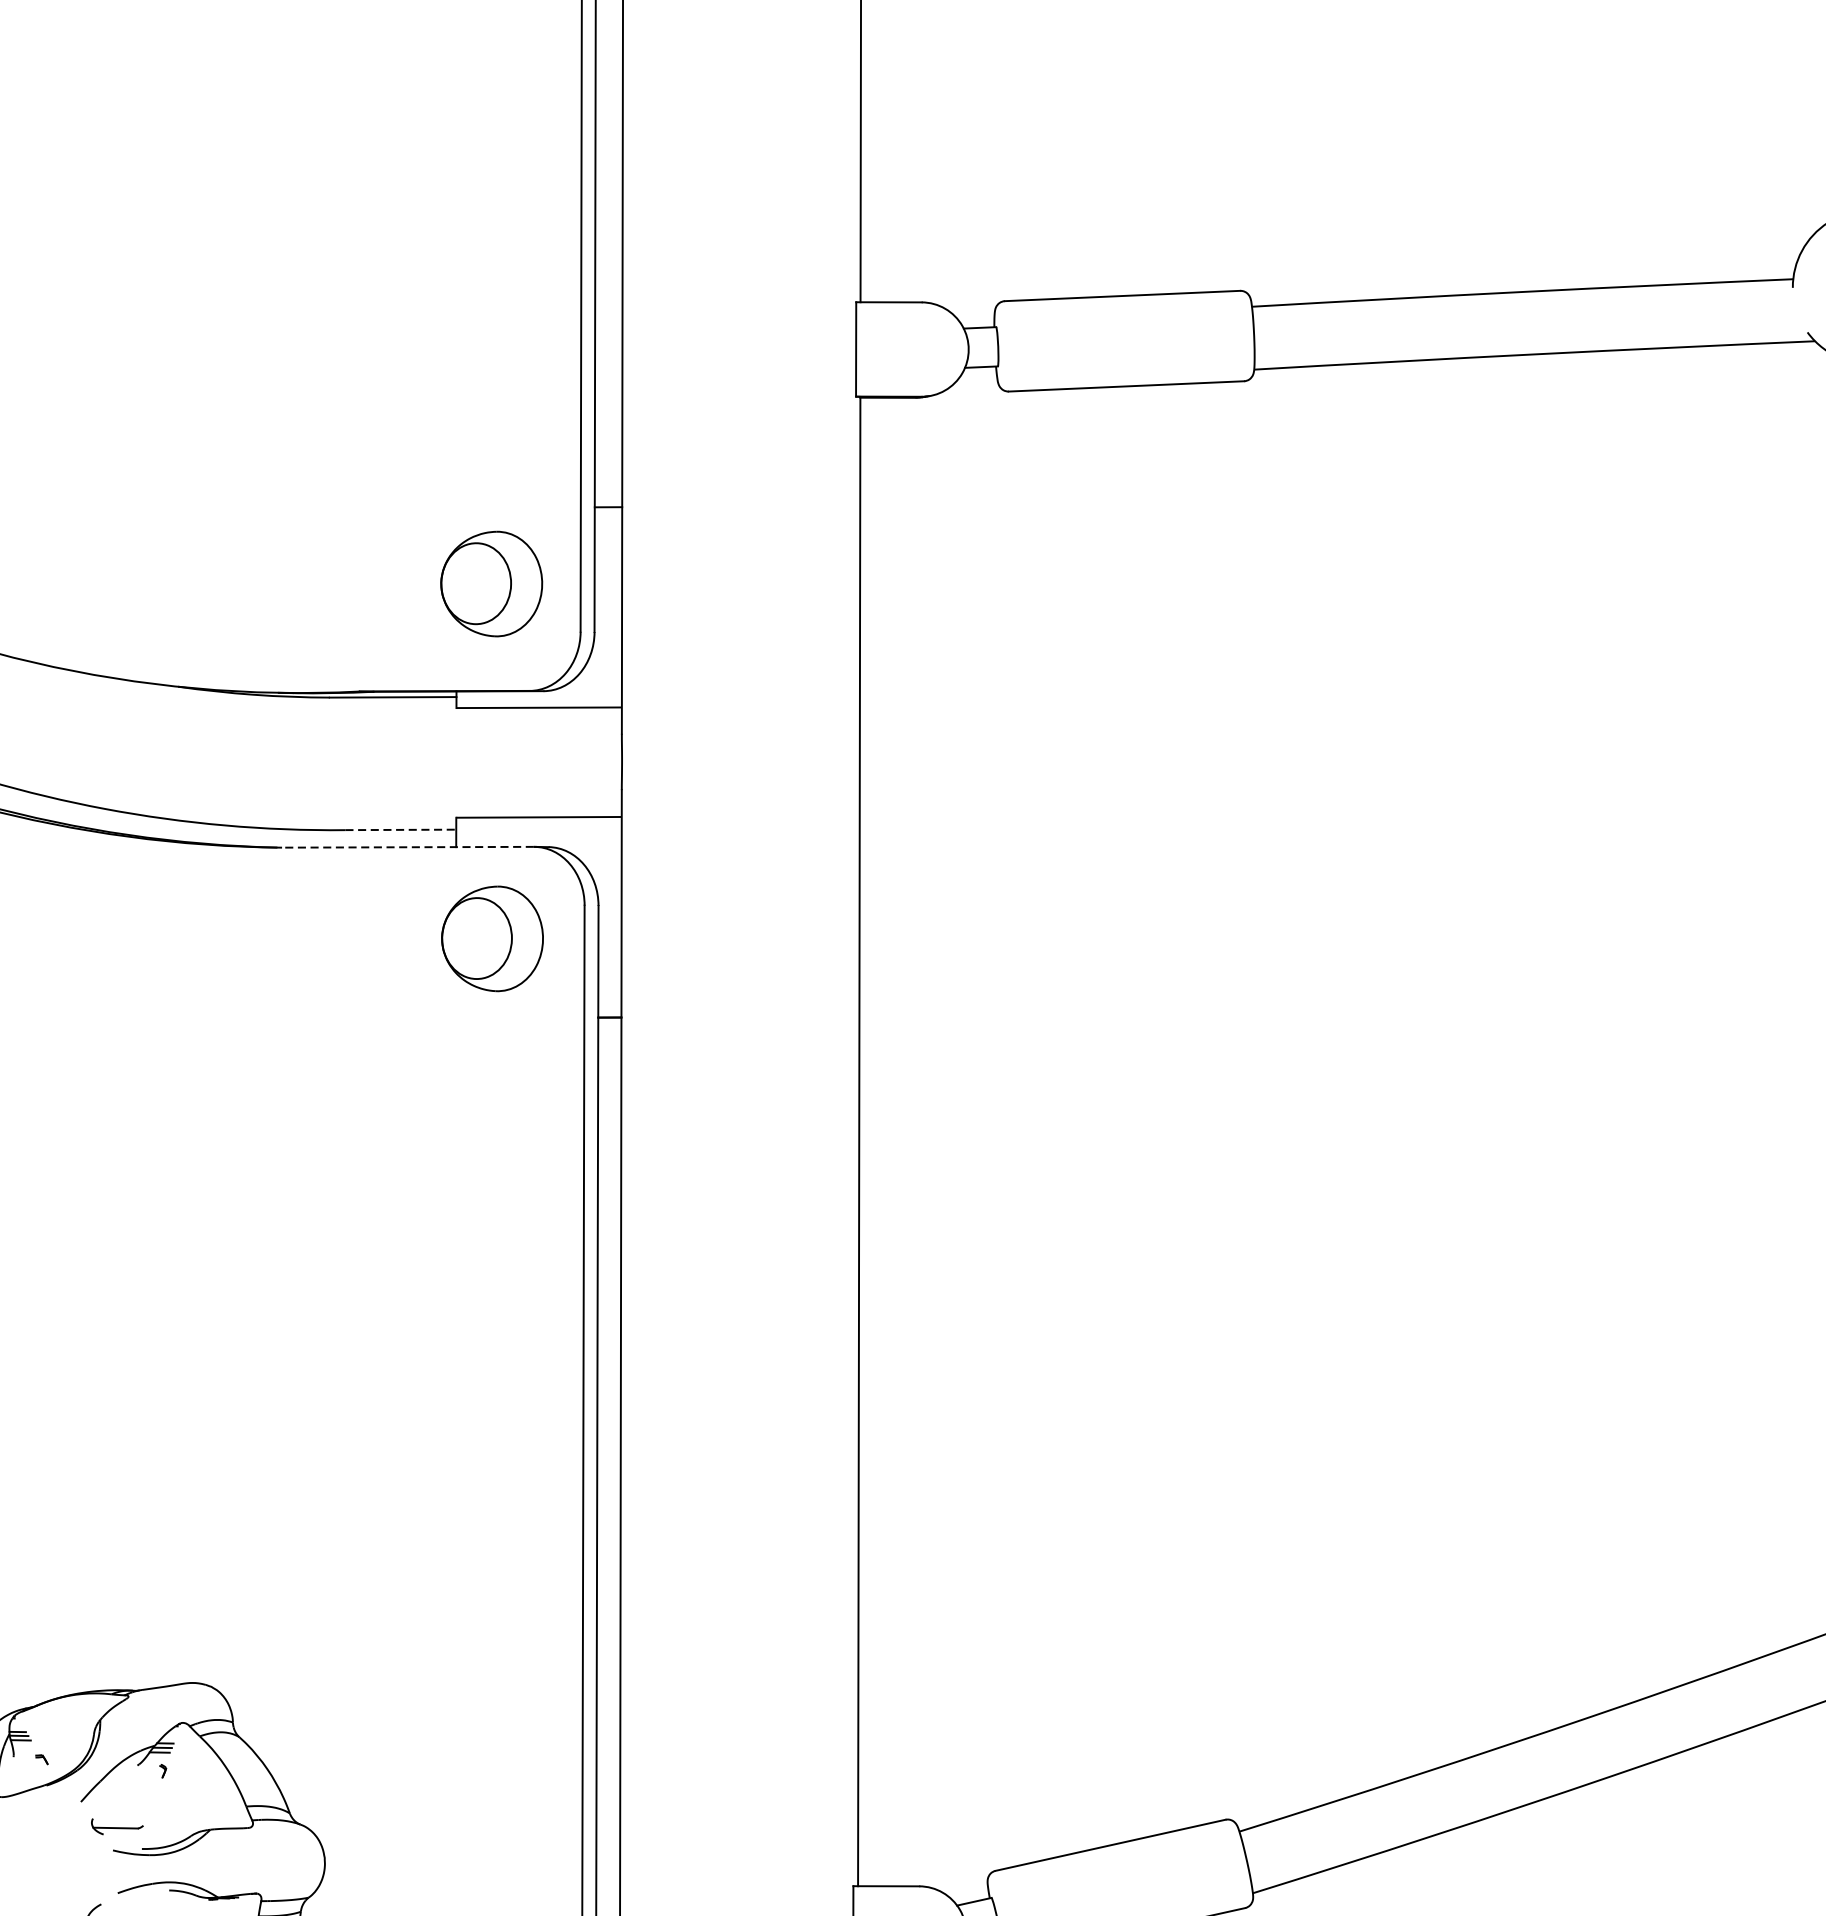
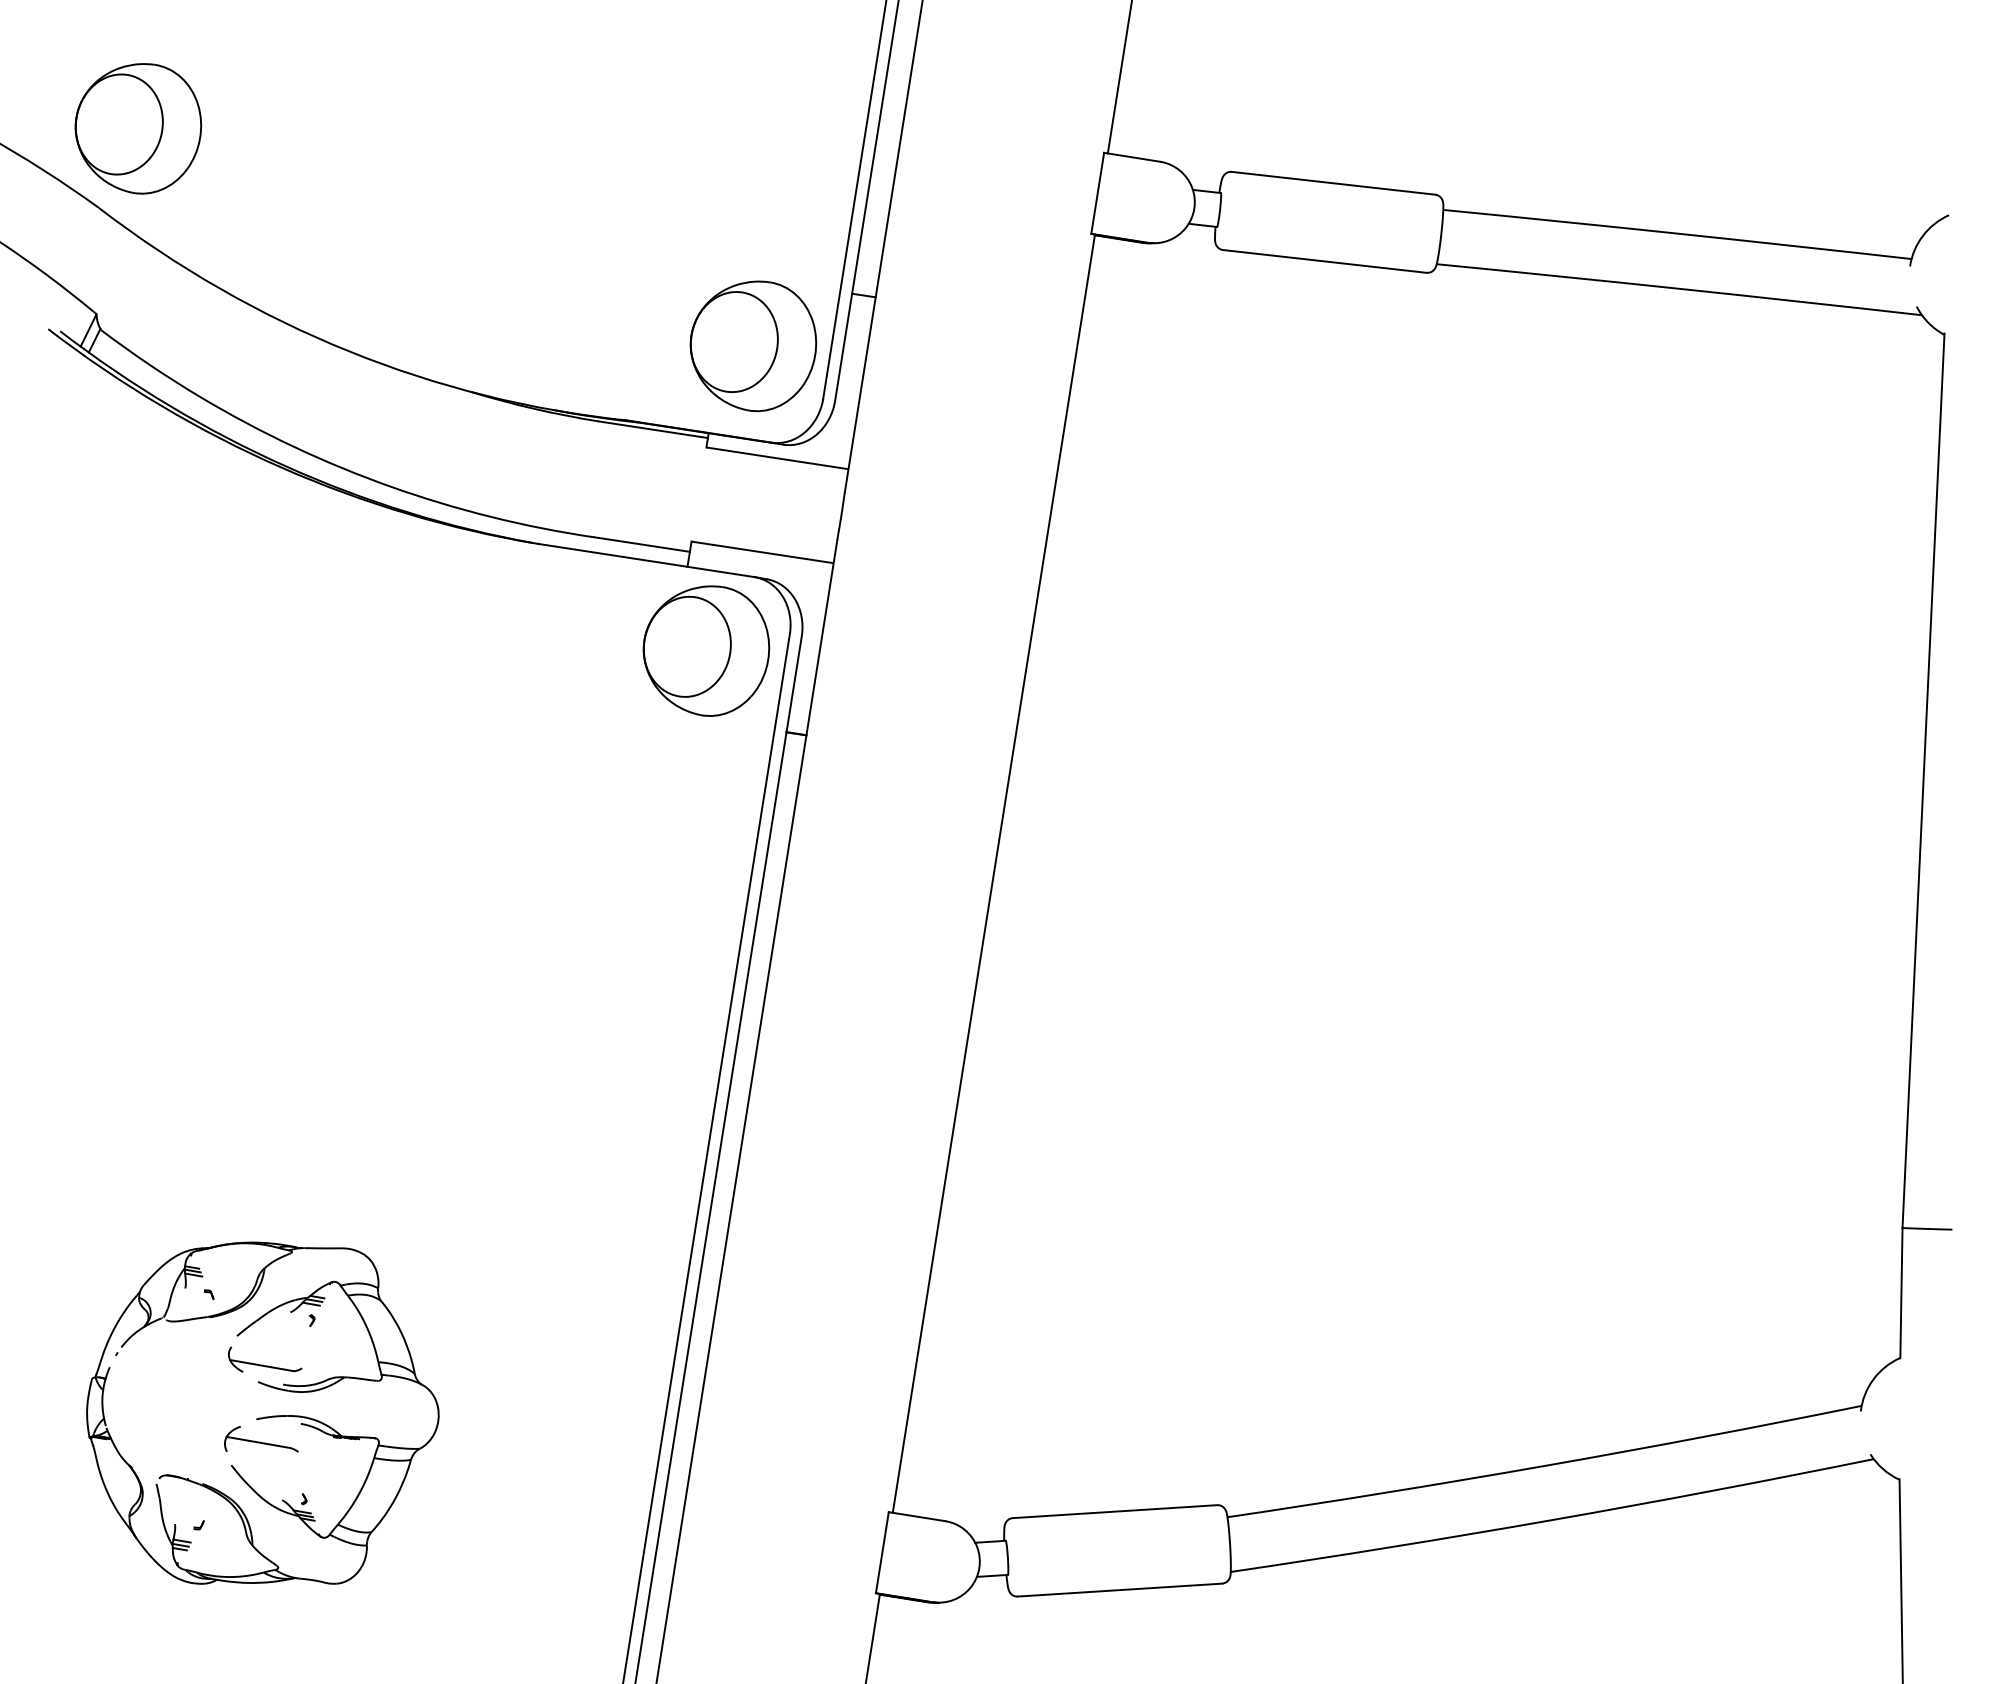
part: (492, 584) -> (753, 346), size x1.43
line: (401, 829) -> (642, 544), dashed -> solid
line: (407, 847) -> (645, 560), dashed -> solid
part: (492, 938) -> (706, 650), size x1.43
part: (117, 1823) -> (265, 1359), size x1.67

